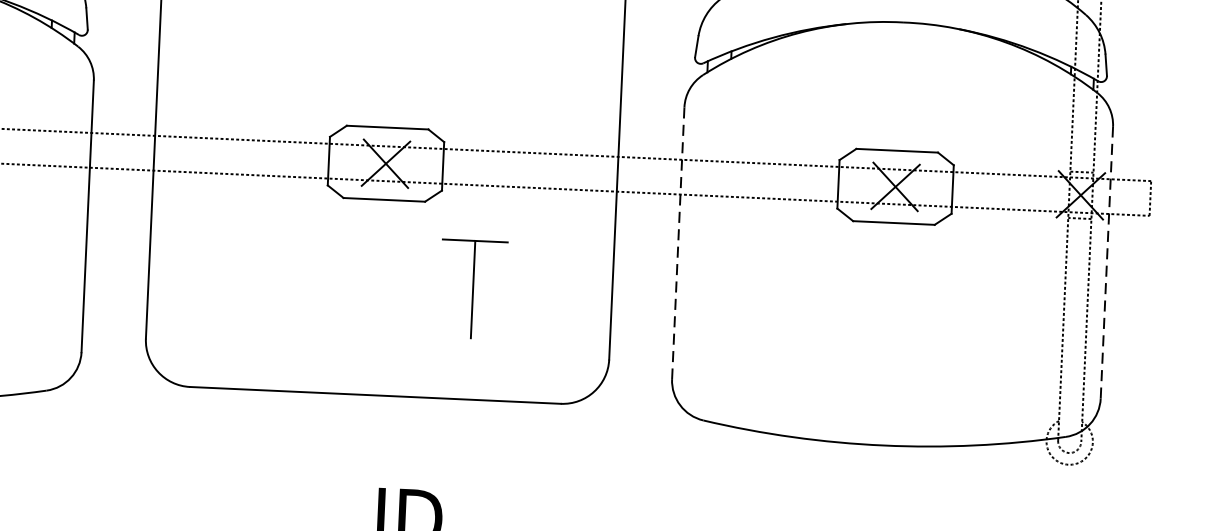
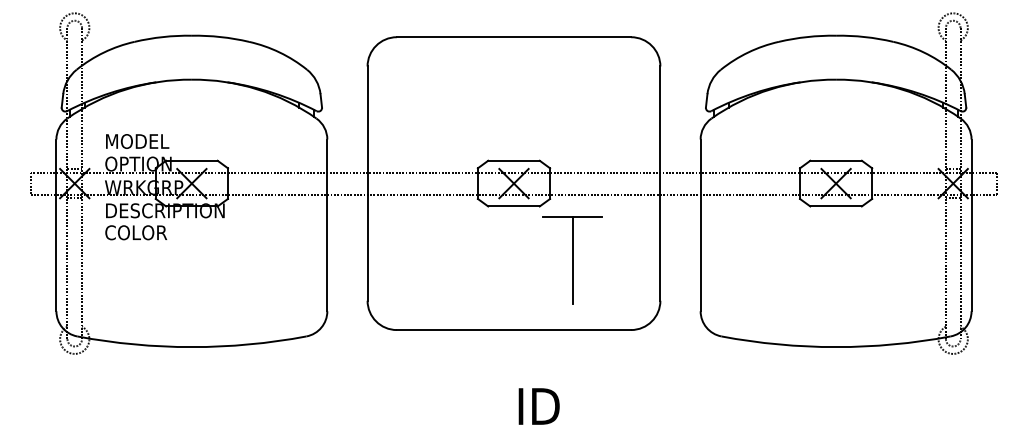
line: (678, 243) -> (700, 225), dashed -> solid
line: (1106, 262) -> (971, 225), dashed -> solid
part: (473, 289) -> (572, 260), size x1.43

